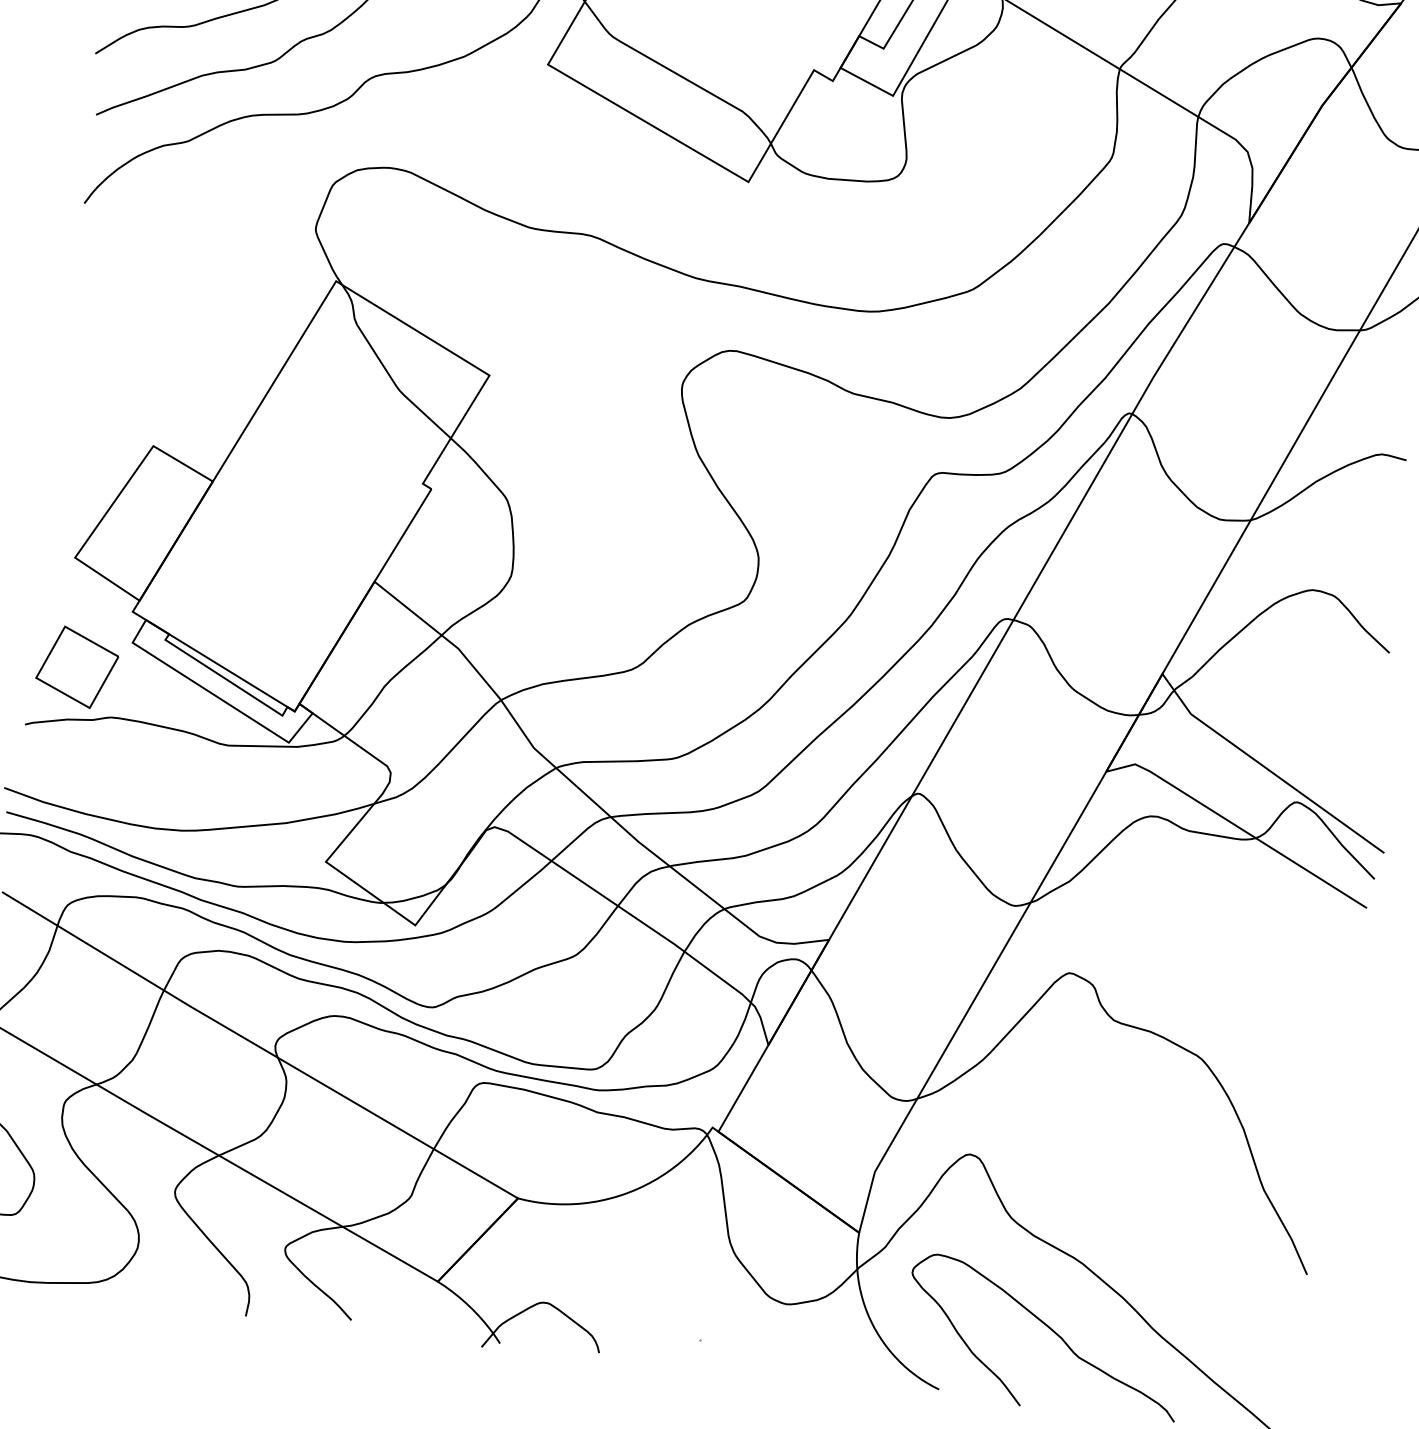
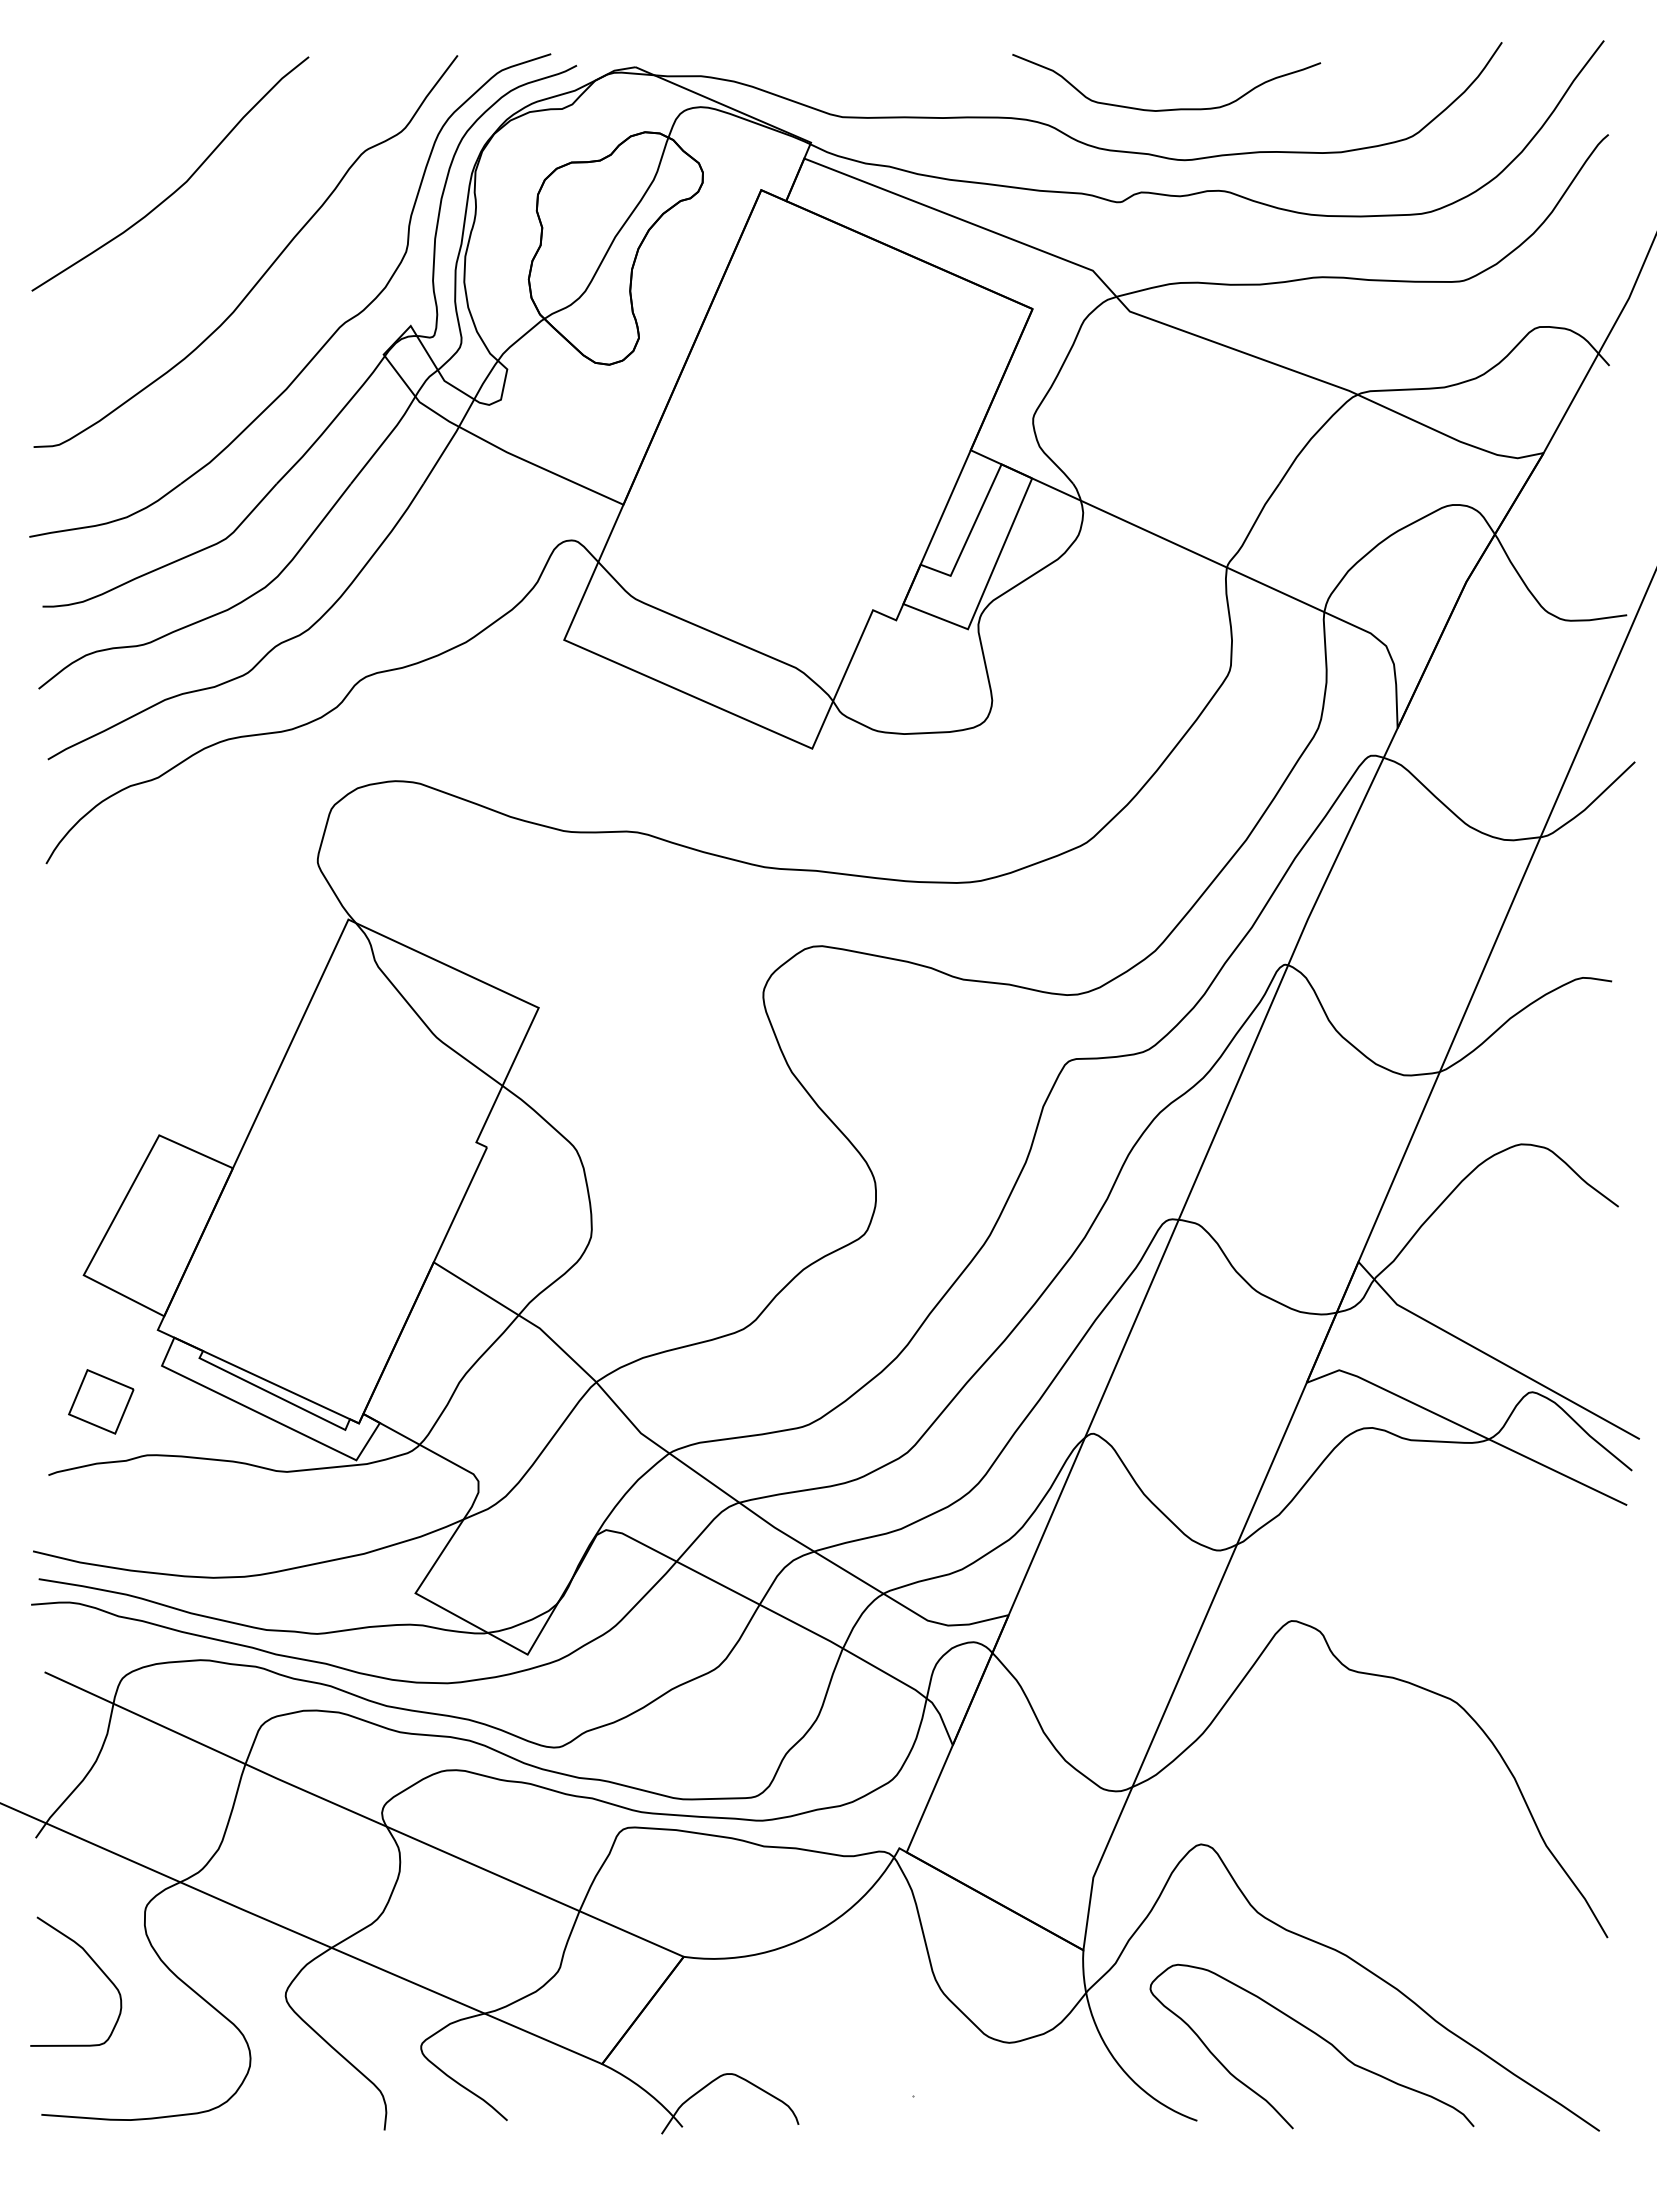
part: (77, 667) -> (101, 1401), size x0.7

